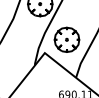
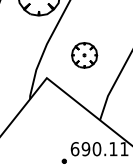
part: (66, 39) -> (83, 55), size x0.6

